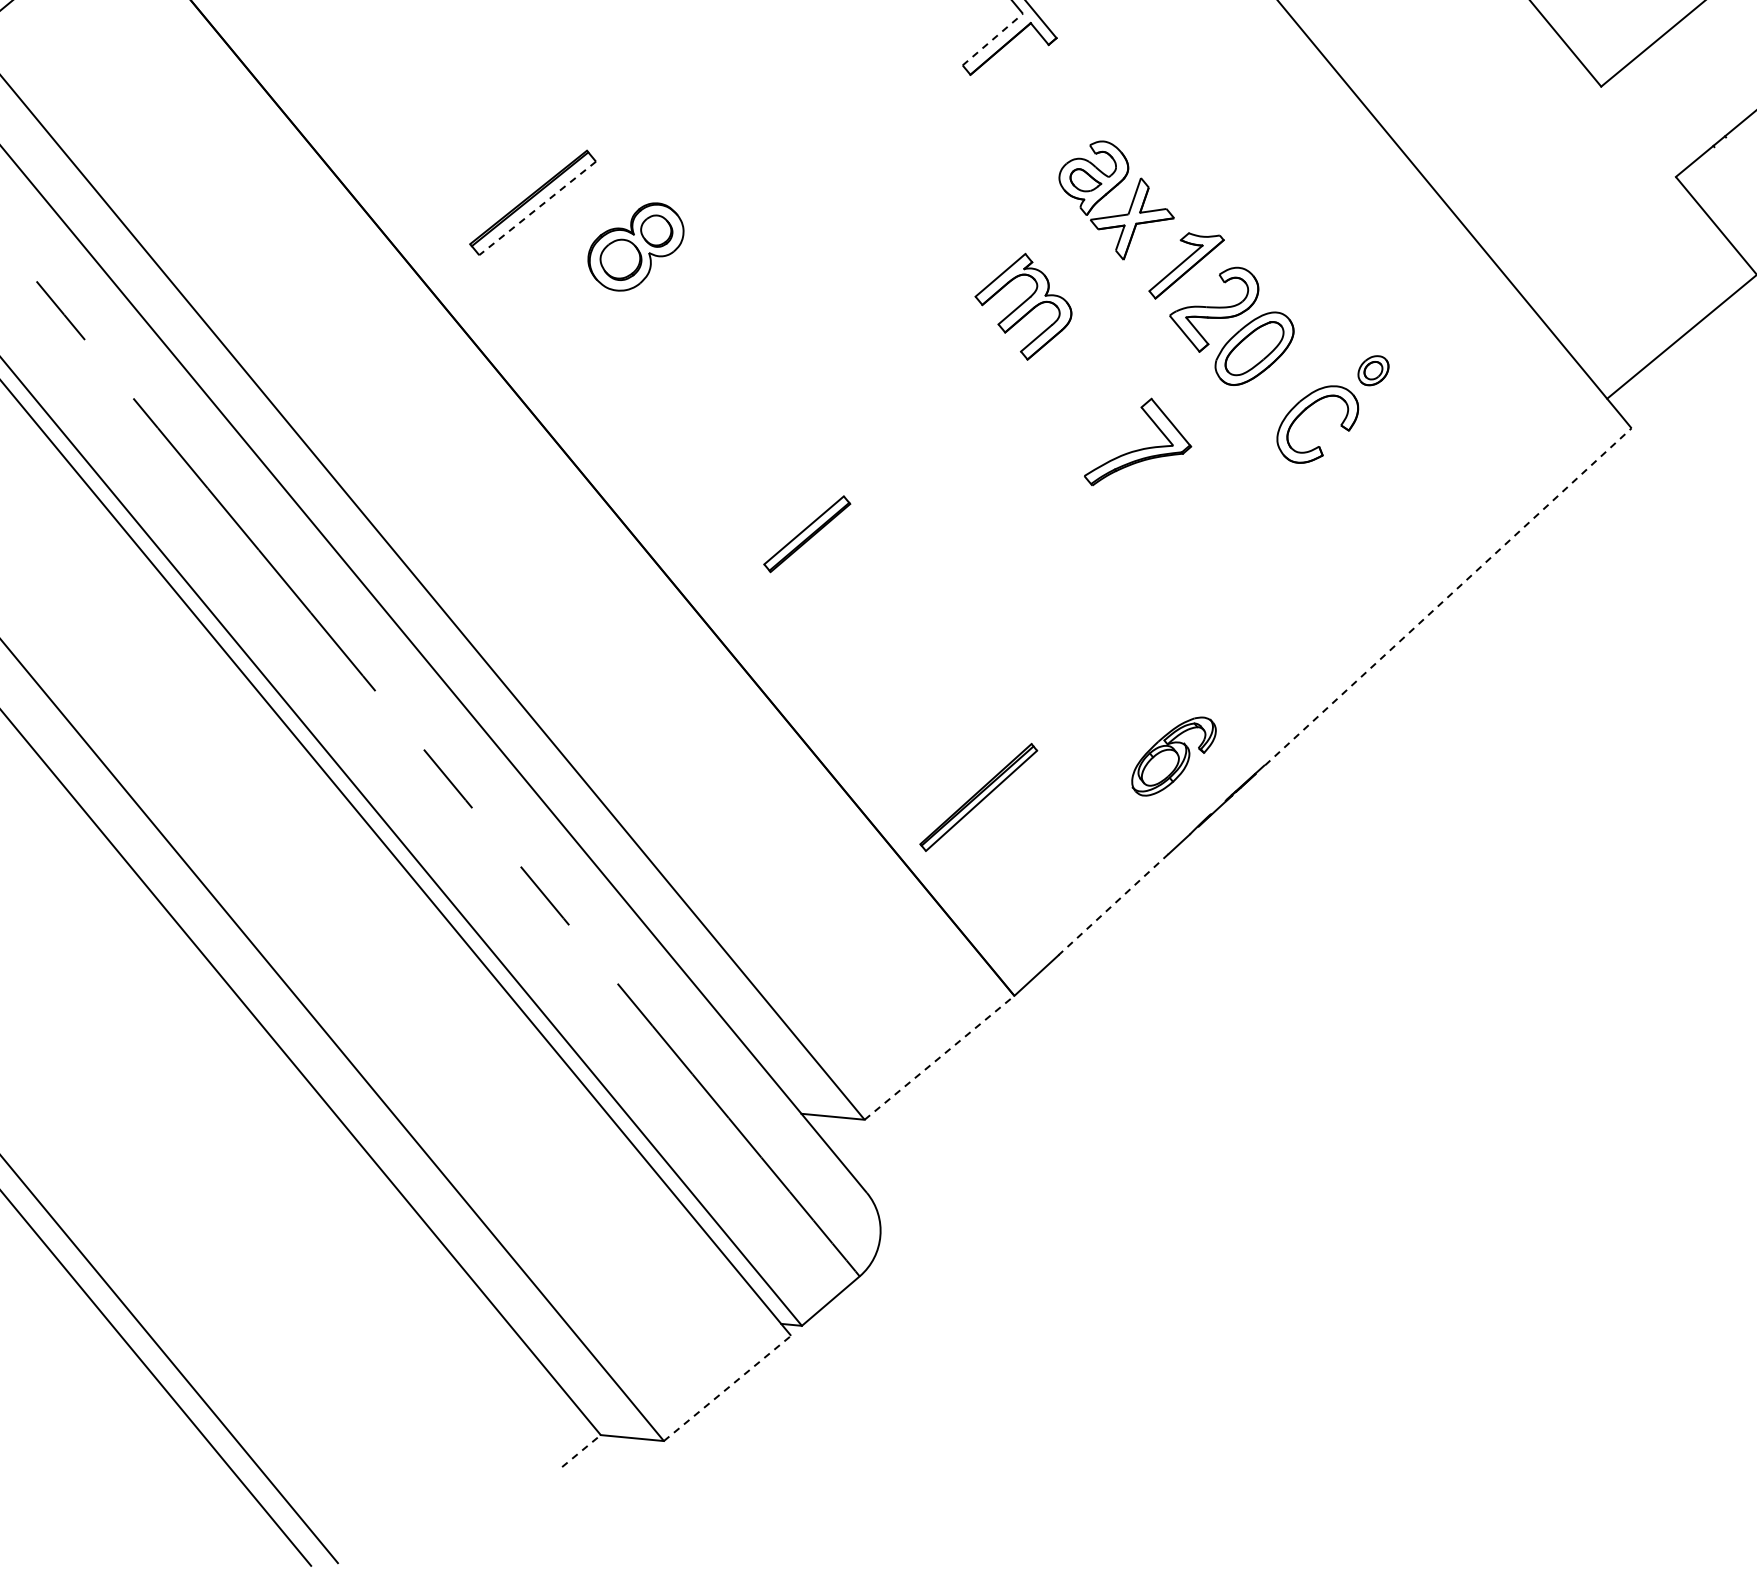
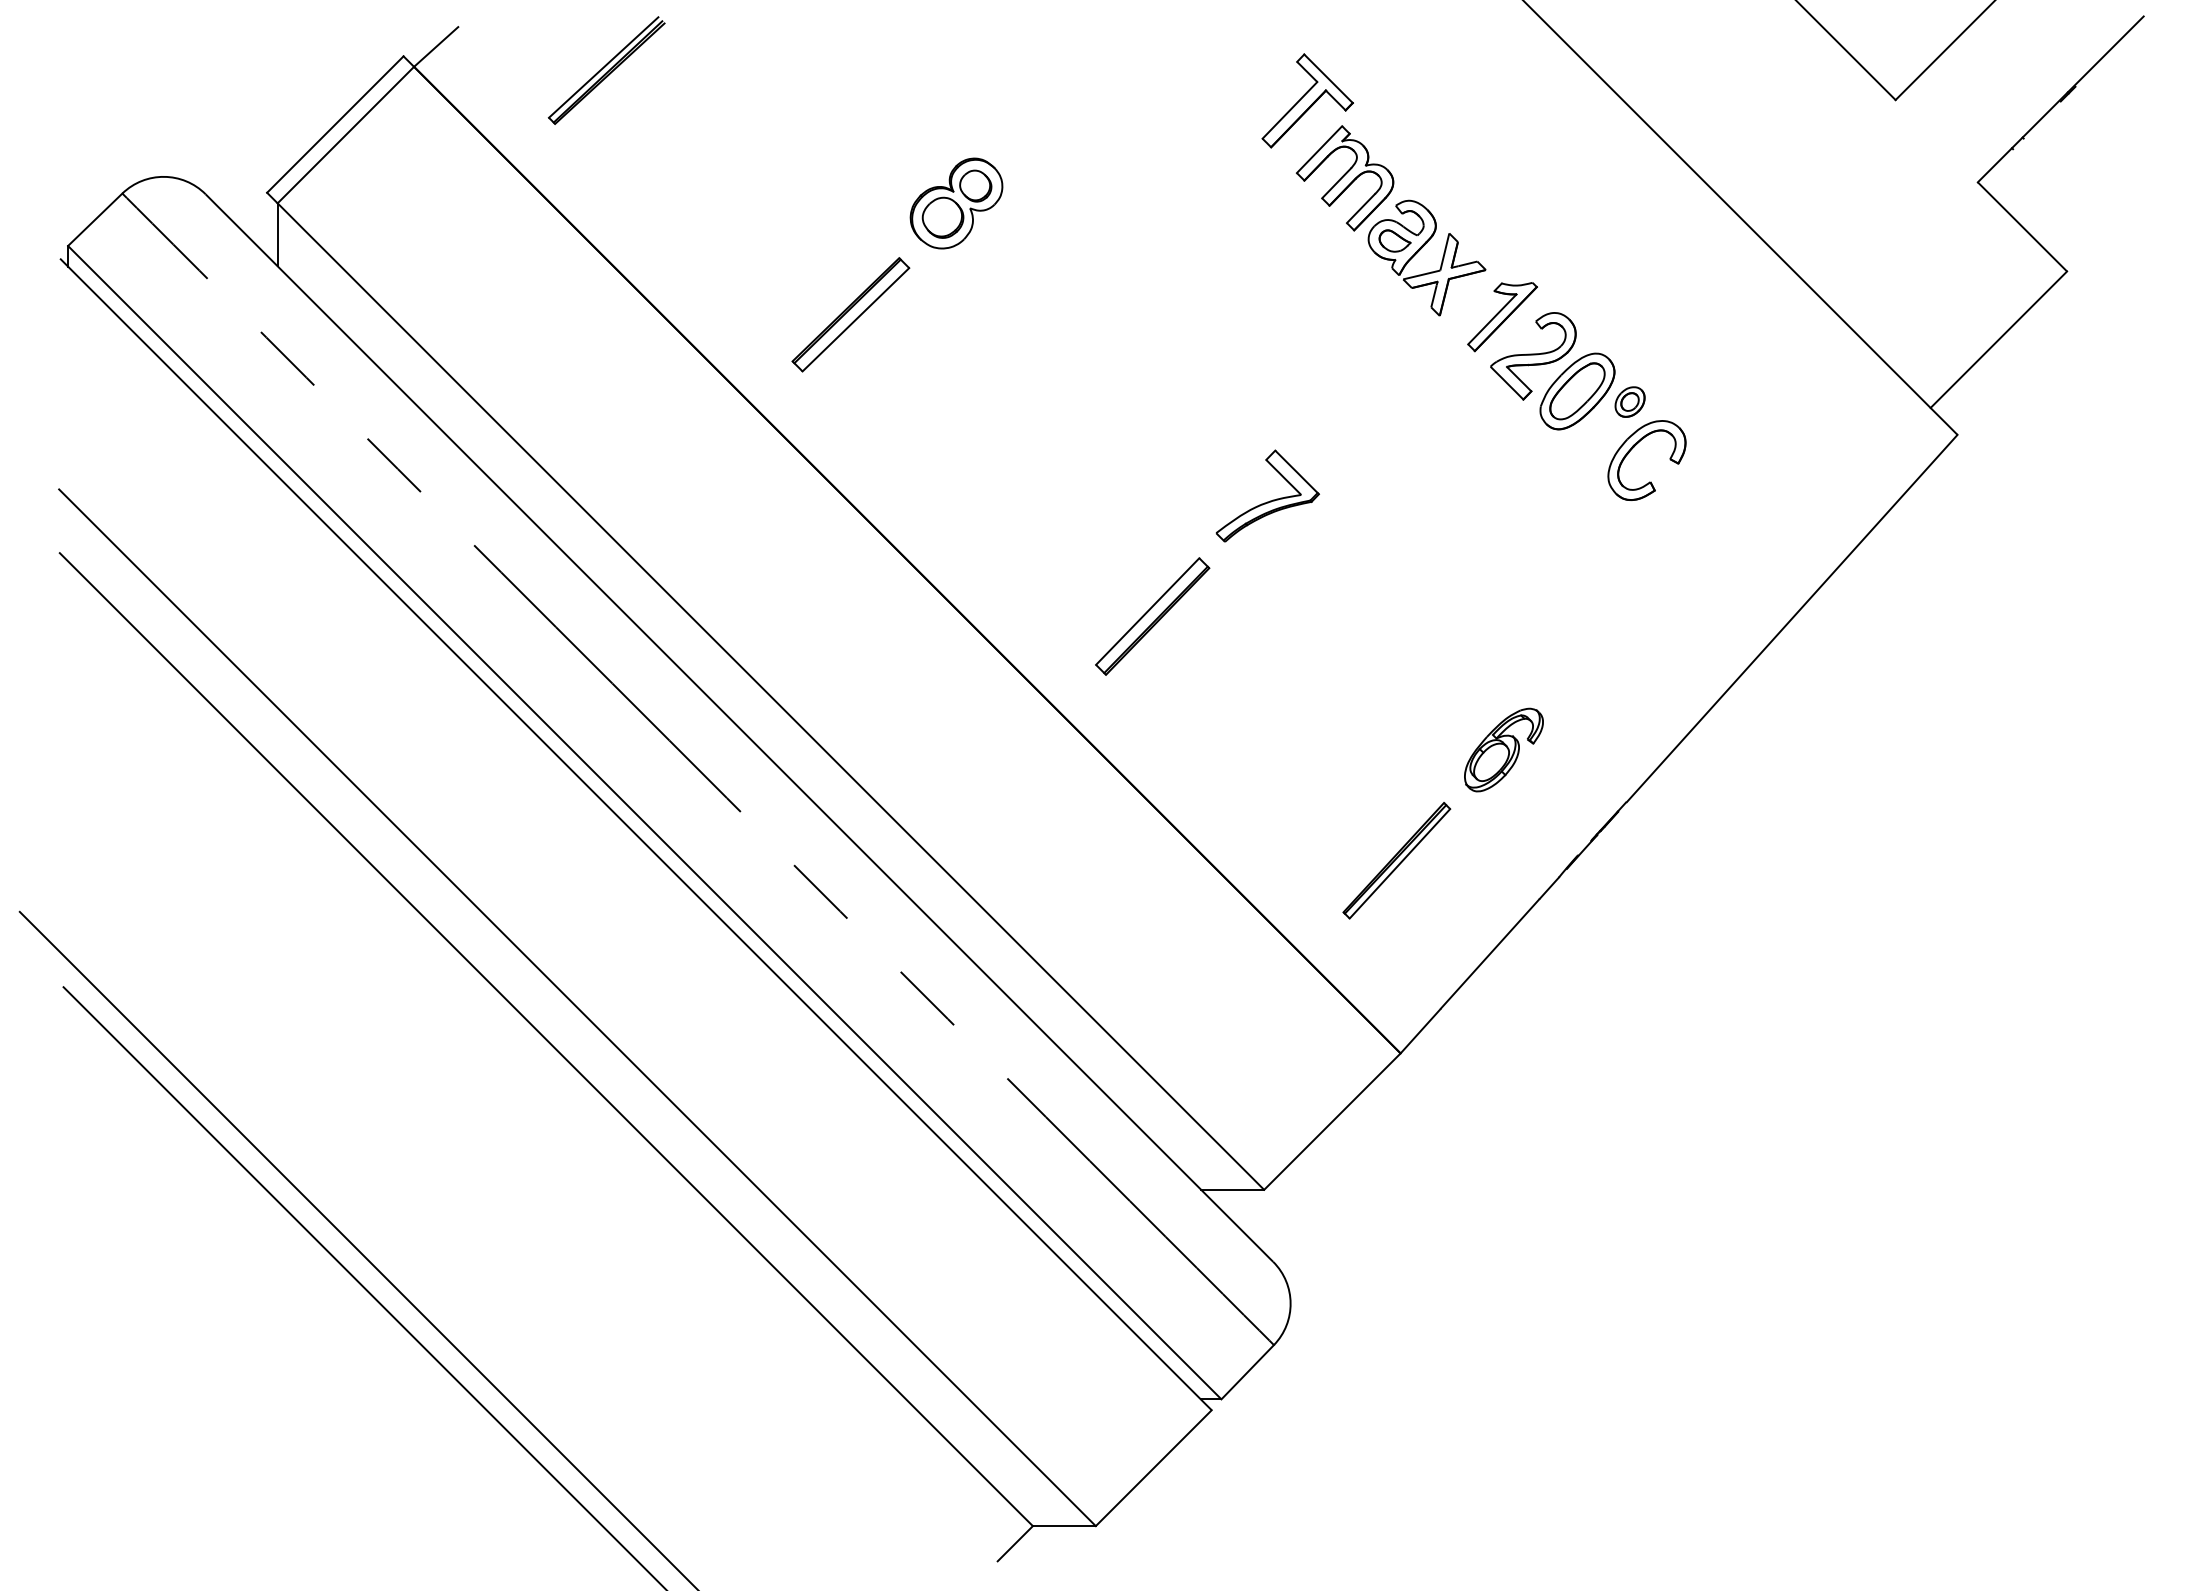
line: (993, 39) -> (1290, 110), dashed -> solid
line: (537, 209) -> (855, 320), dashed -> solid
part: (635, 246) -> (956, 203), moved
part: (1022, 306) -> (1344, 178), moved
part: (1372, 370) -> (1629, 401), moved
part: (1139, 443) -> (1267, 495), moved
part: (806, 534) -> (1152, 616), size x1.43
line: (1448, 596) -> (1792, 618), dashed -> solid
part: (1173, 755) -> (1503, 749), moved
part: (978, 797) -> (1396, 860), moved
line: (1112, 905) -> (1489, 954), dashed -> solid
line: (939, 1057) -> (1332, 1121), dashed -> solid
line: (727, 1388) -> (1153, 1468), dashed -> solid
line: (581, 1450) -> (1015, 1543), dashed -> solid

